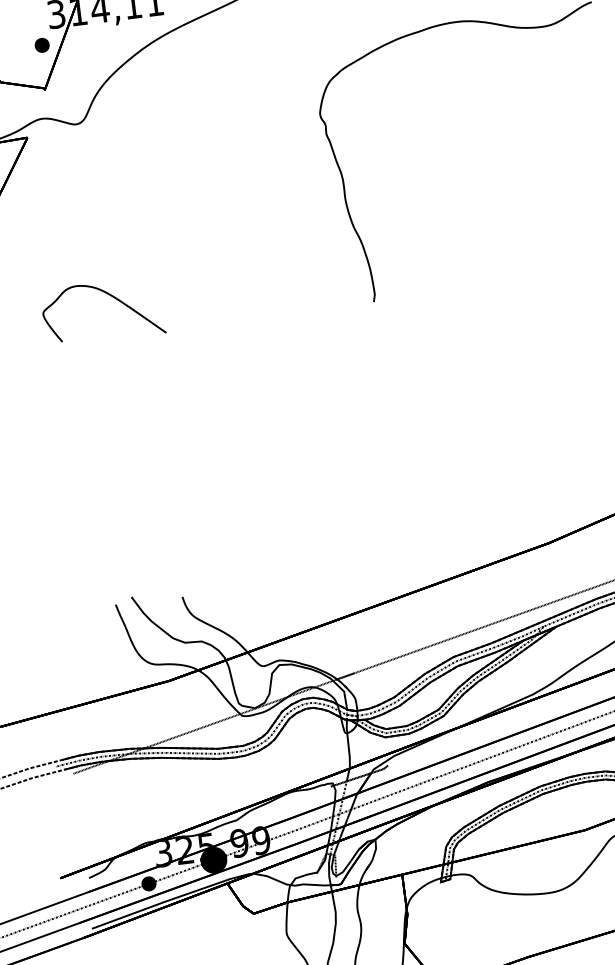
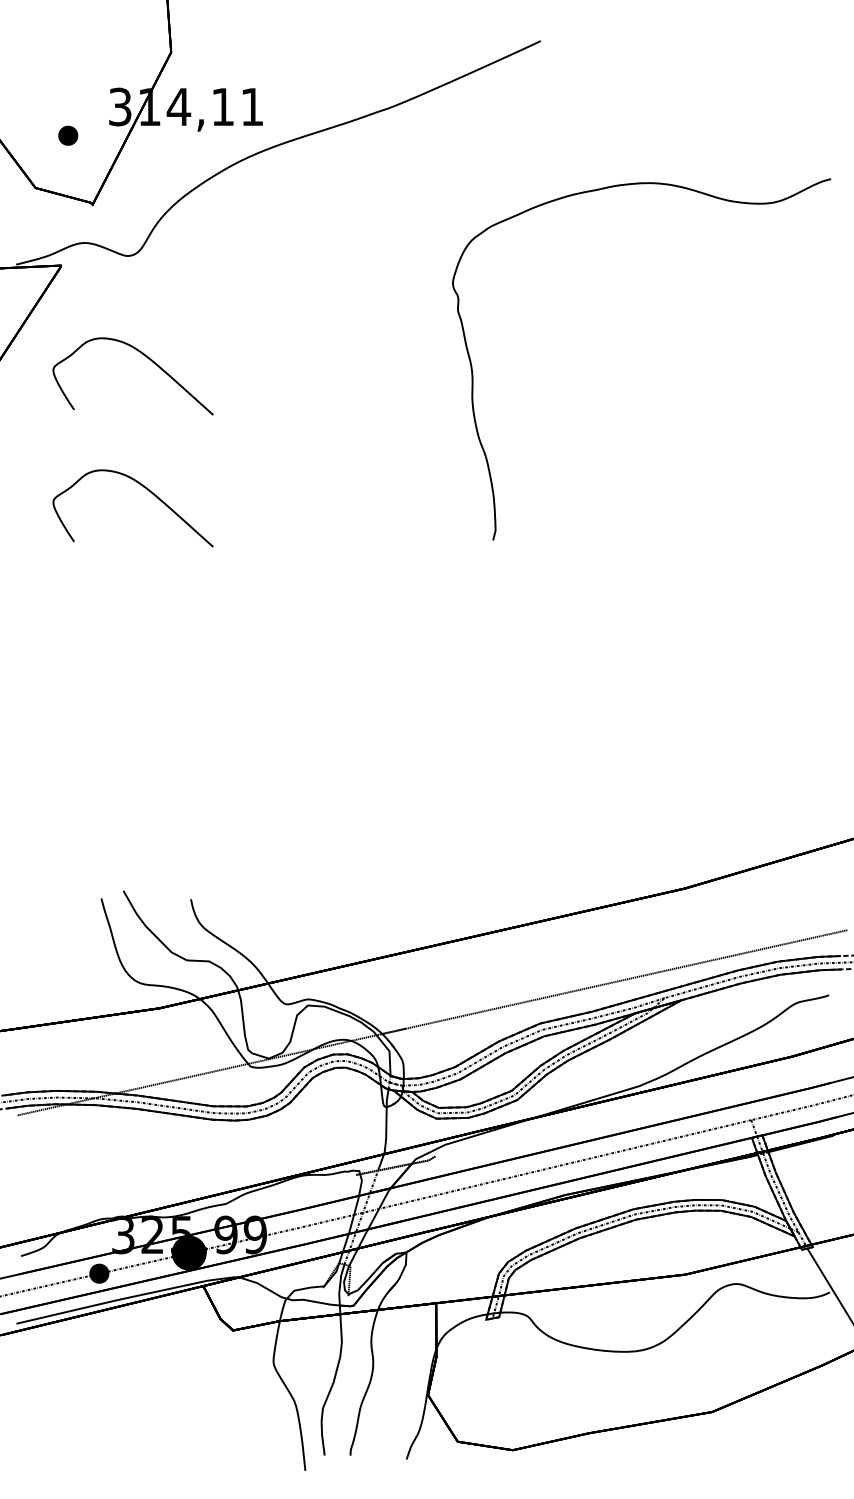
part: (42, 45) -> (68, 135), moved
curve: (100, 199) -> (148, 359), added

